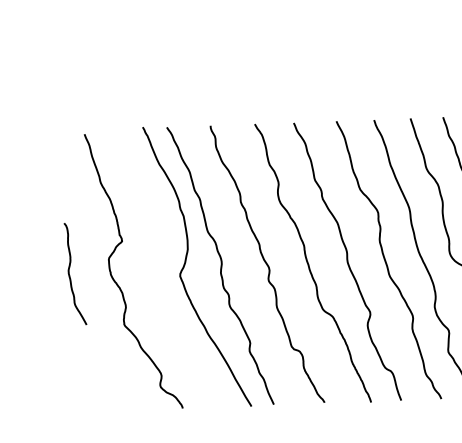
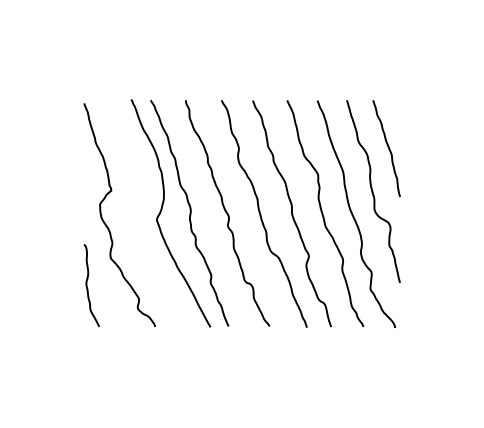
curve: (70, 274) -> (87, 285), moved

